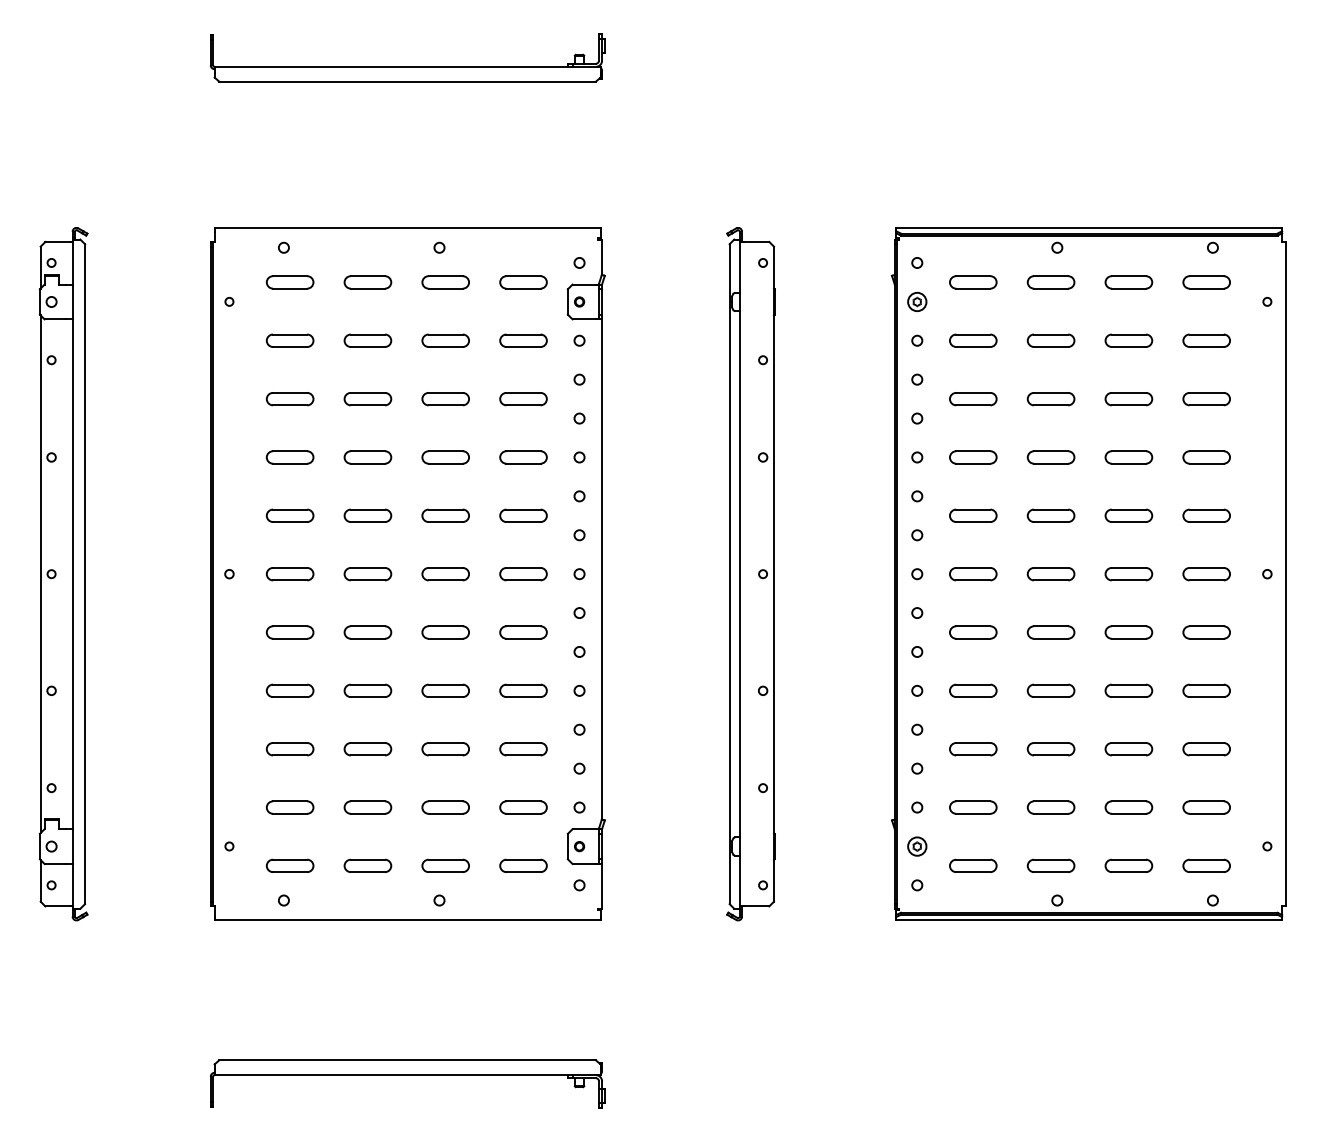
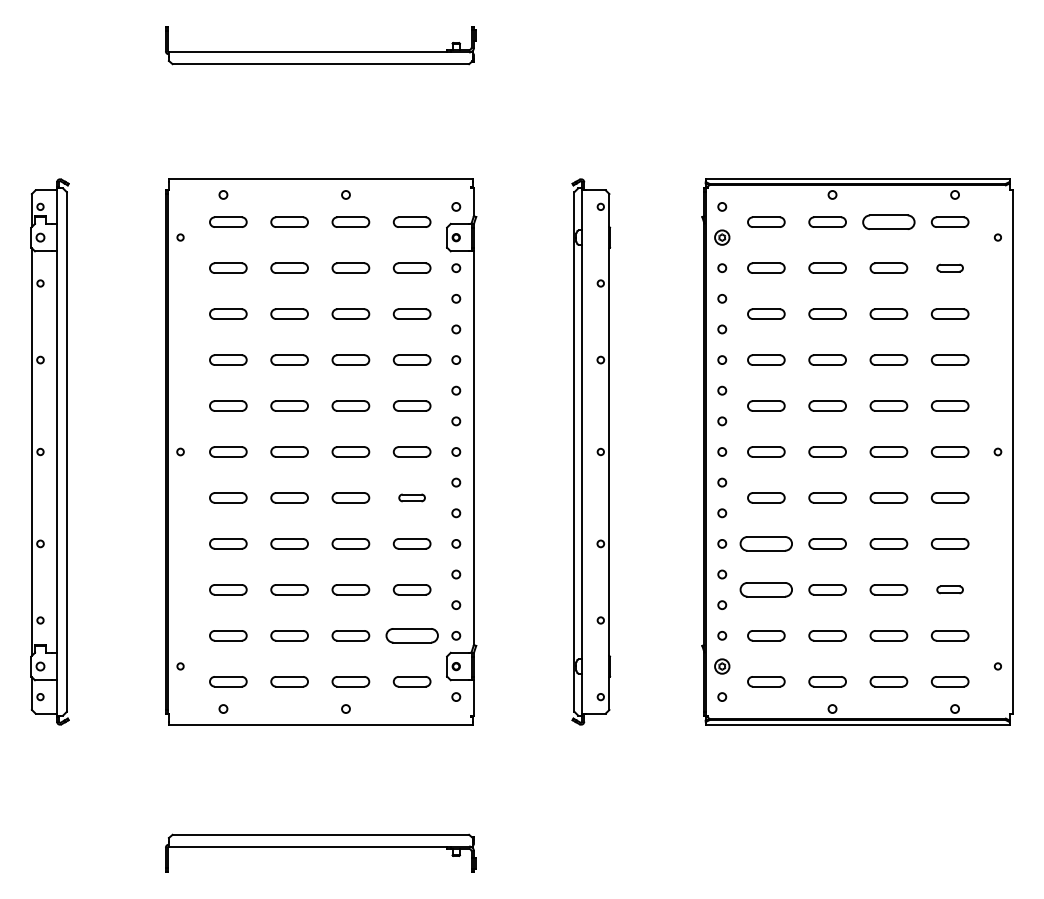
part: (1128, 281) -> (888, 221), size x1.4
part: (1205, 339) -> (949, 267), size x0.7
part: (522, 631) -> (411, 497), size x0.7
part: (973, 690) -> (766, 543), size x1.4
part: (973, 748) -> (766, 589), size x1.4
part: (1205, 748) -> (949, 589), size x0.7
part: (522, 807) -> (411, 635), size x1.4

